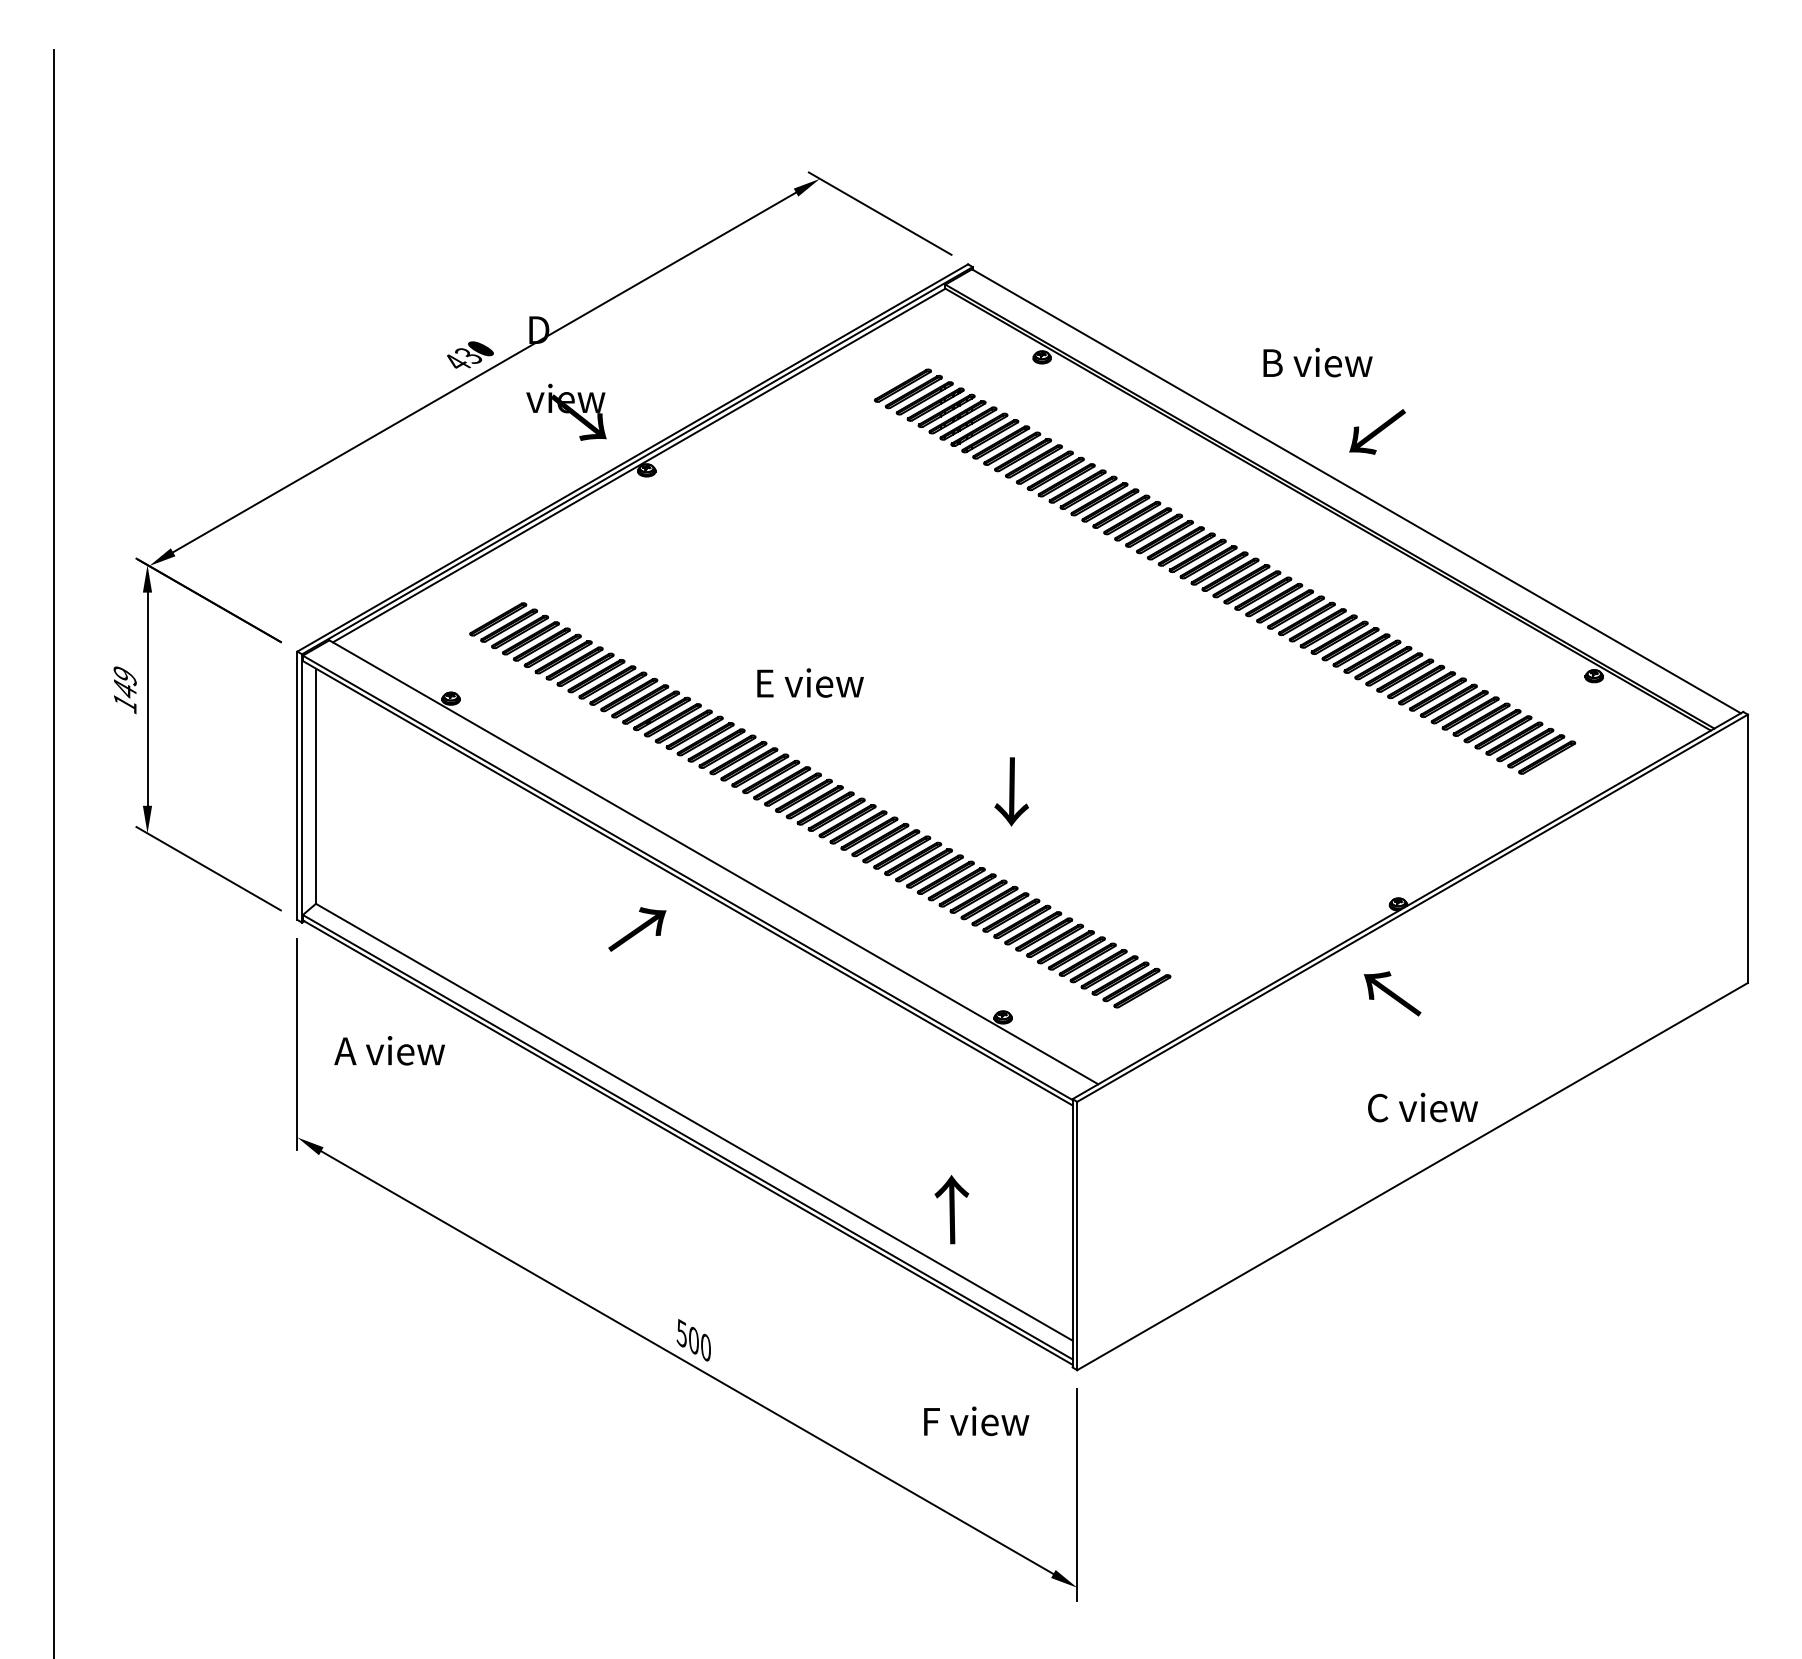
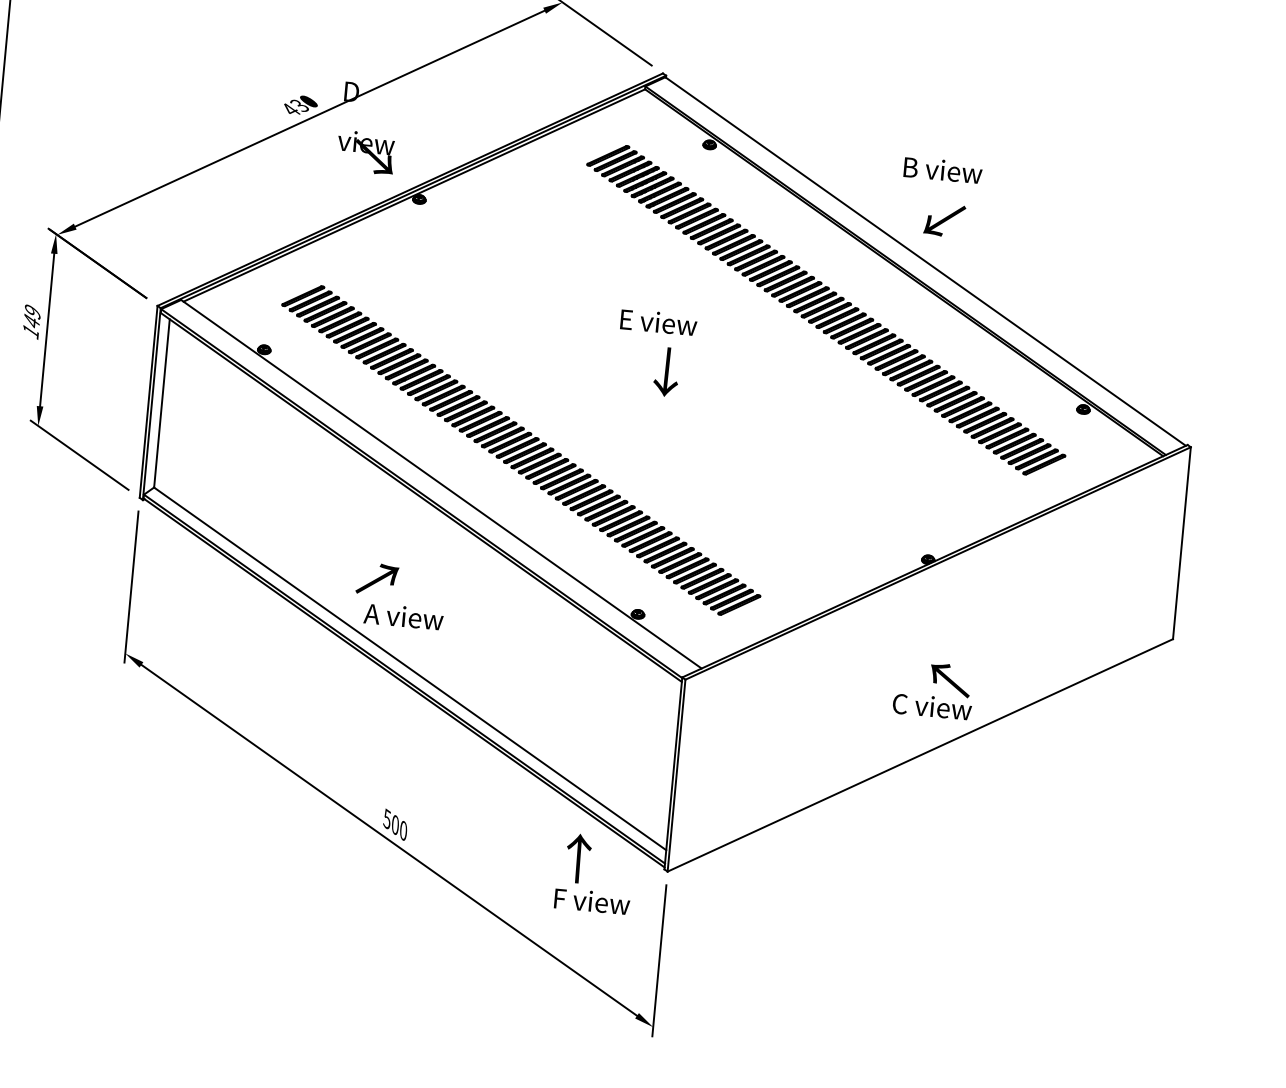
text: (1317, 362) -> (942, 170), moved
text: (810, 682) -> (658, 322), moved
text: (1011, 791) -> (666, 371), moved
text: (637, 929) -> (377, 579), moved
text: (1392, 993) -> (950, 680), moved
text: (389, 1050) -> (403, 616), moved
text: (951, 1209) -> (578, 858), moved

